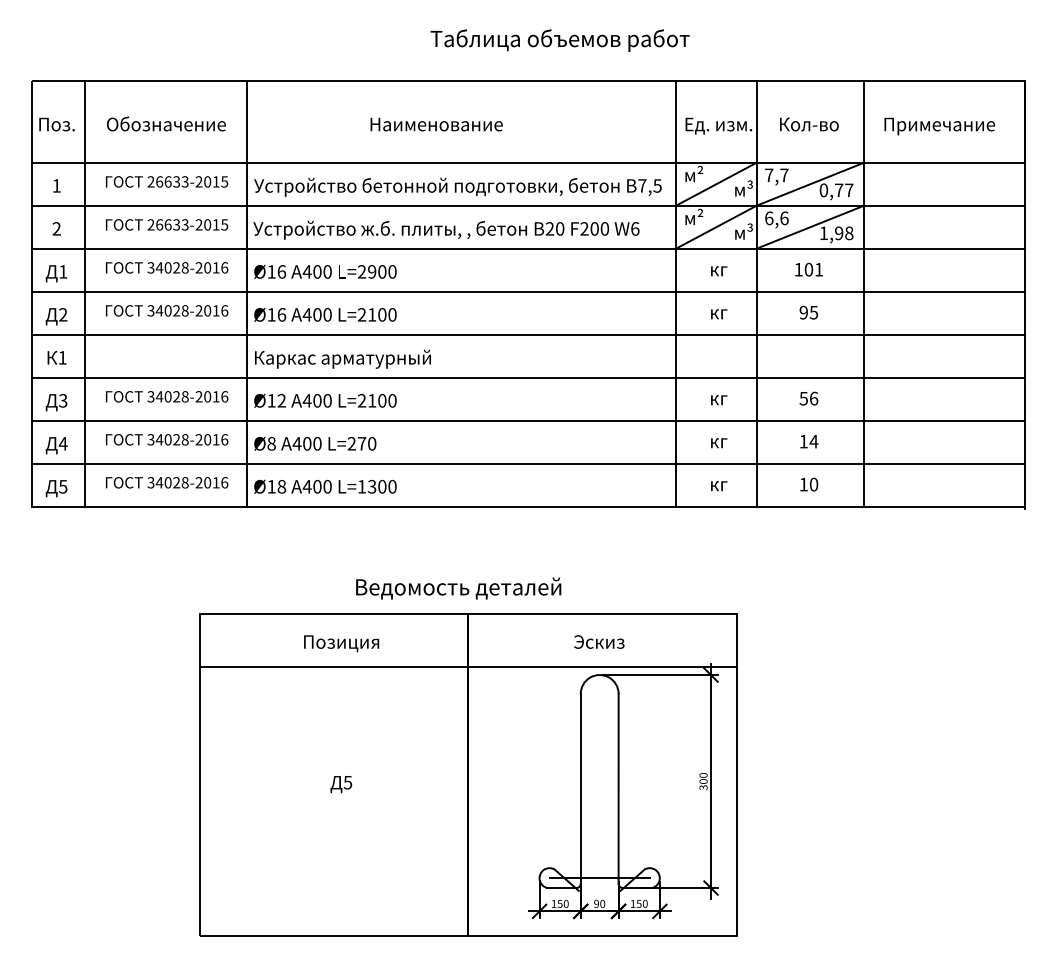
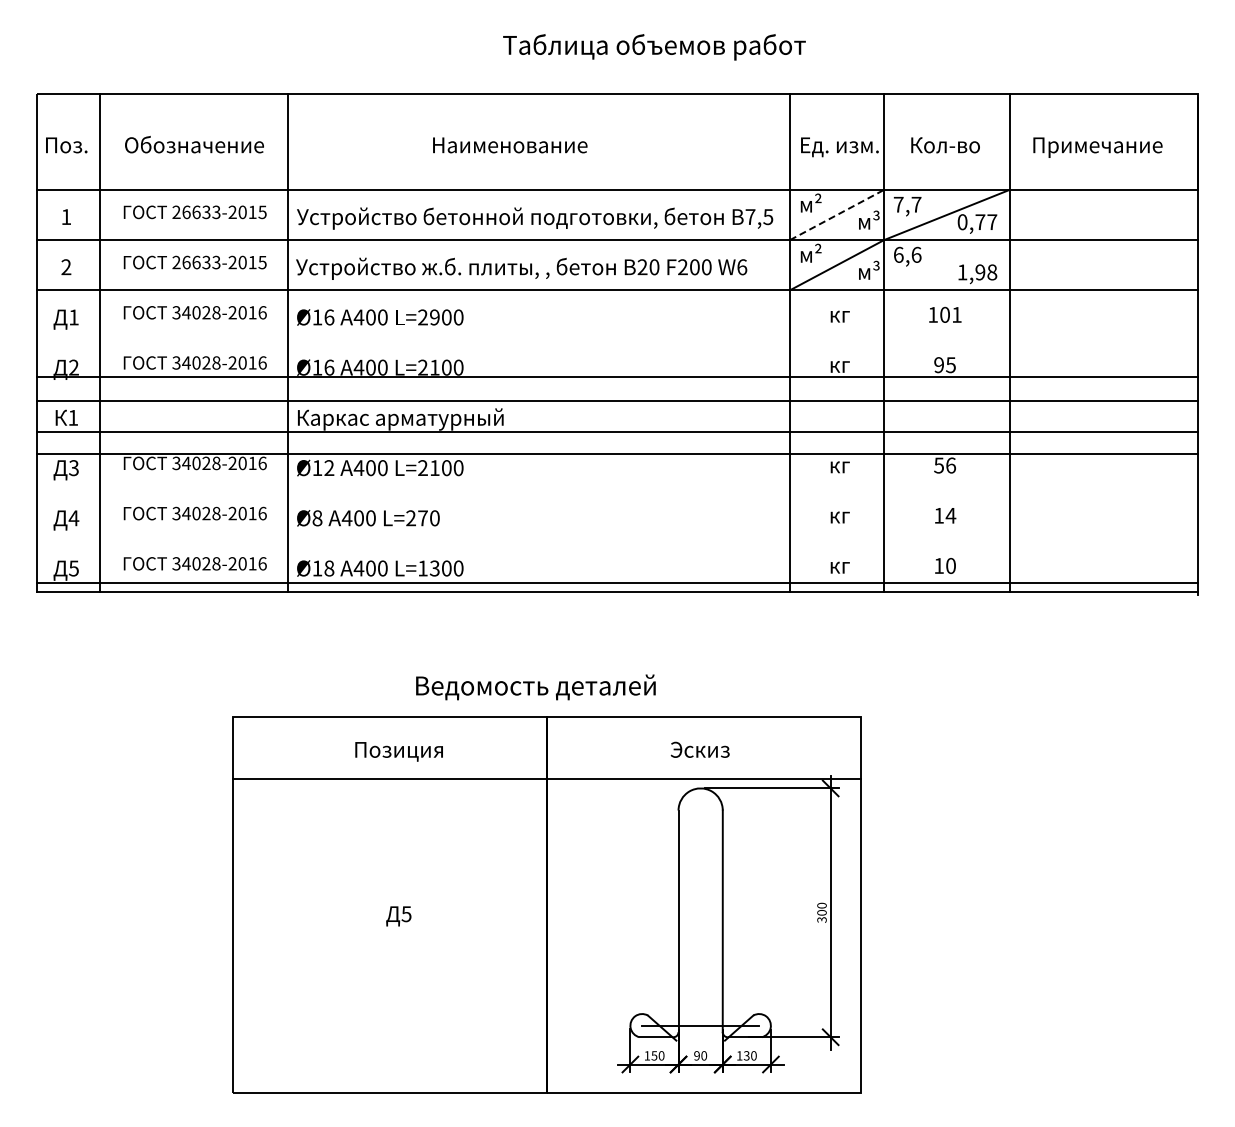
line: (716, 183) -> (837, 214), solid -> dashed
line: (810, 227) -> (946, 265), removed
line: (528, 291) -> (617, 376), moved
line: (528, 334) -> (617, 431), moved
line: (528, 377) -> (617, 400), moved
line: (528, 420) -> (617, 454), moved
line: (528, 463) -> (617, 583), moved
text: (638, 902) -> (746, 1054), 150 -> 130

